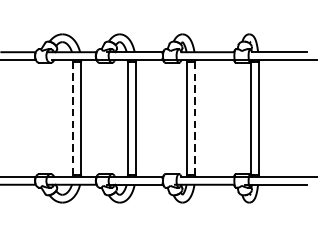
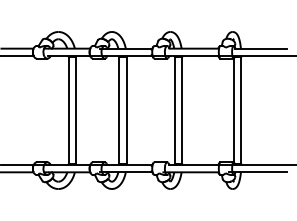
line: (73, 118) -> (68, 110), dashed -> solid
line: (195, 118) -> (182, 110), dashed -> solid

